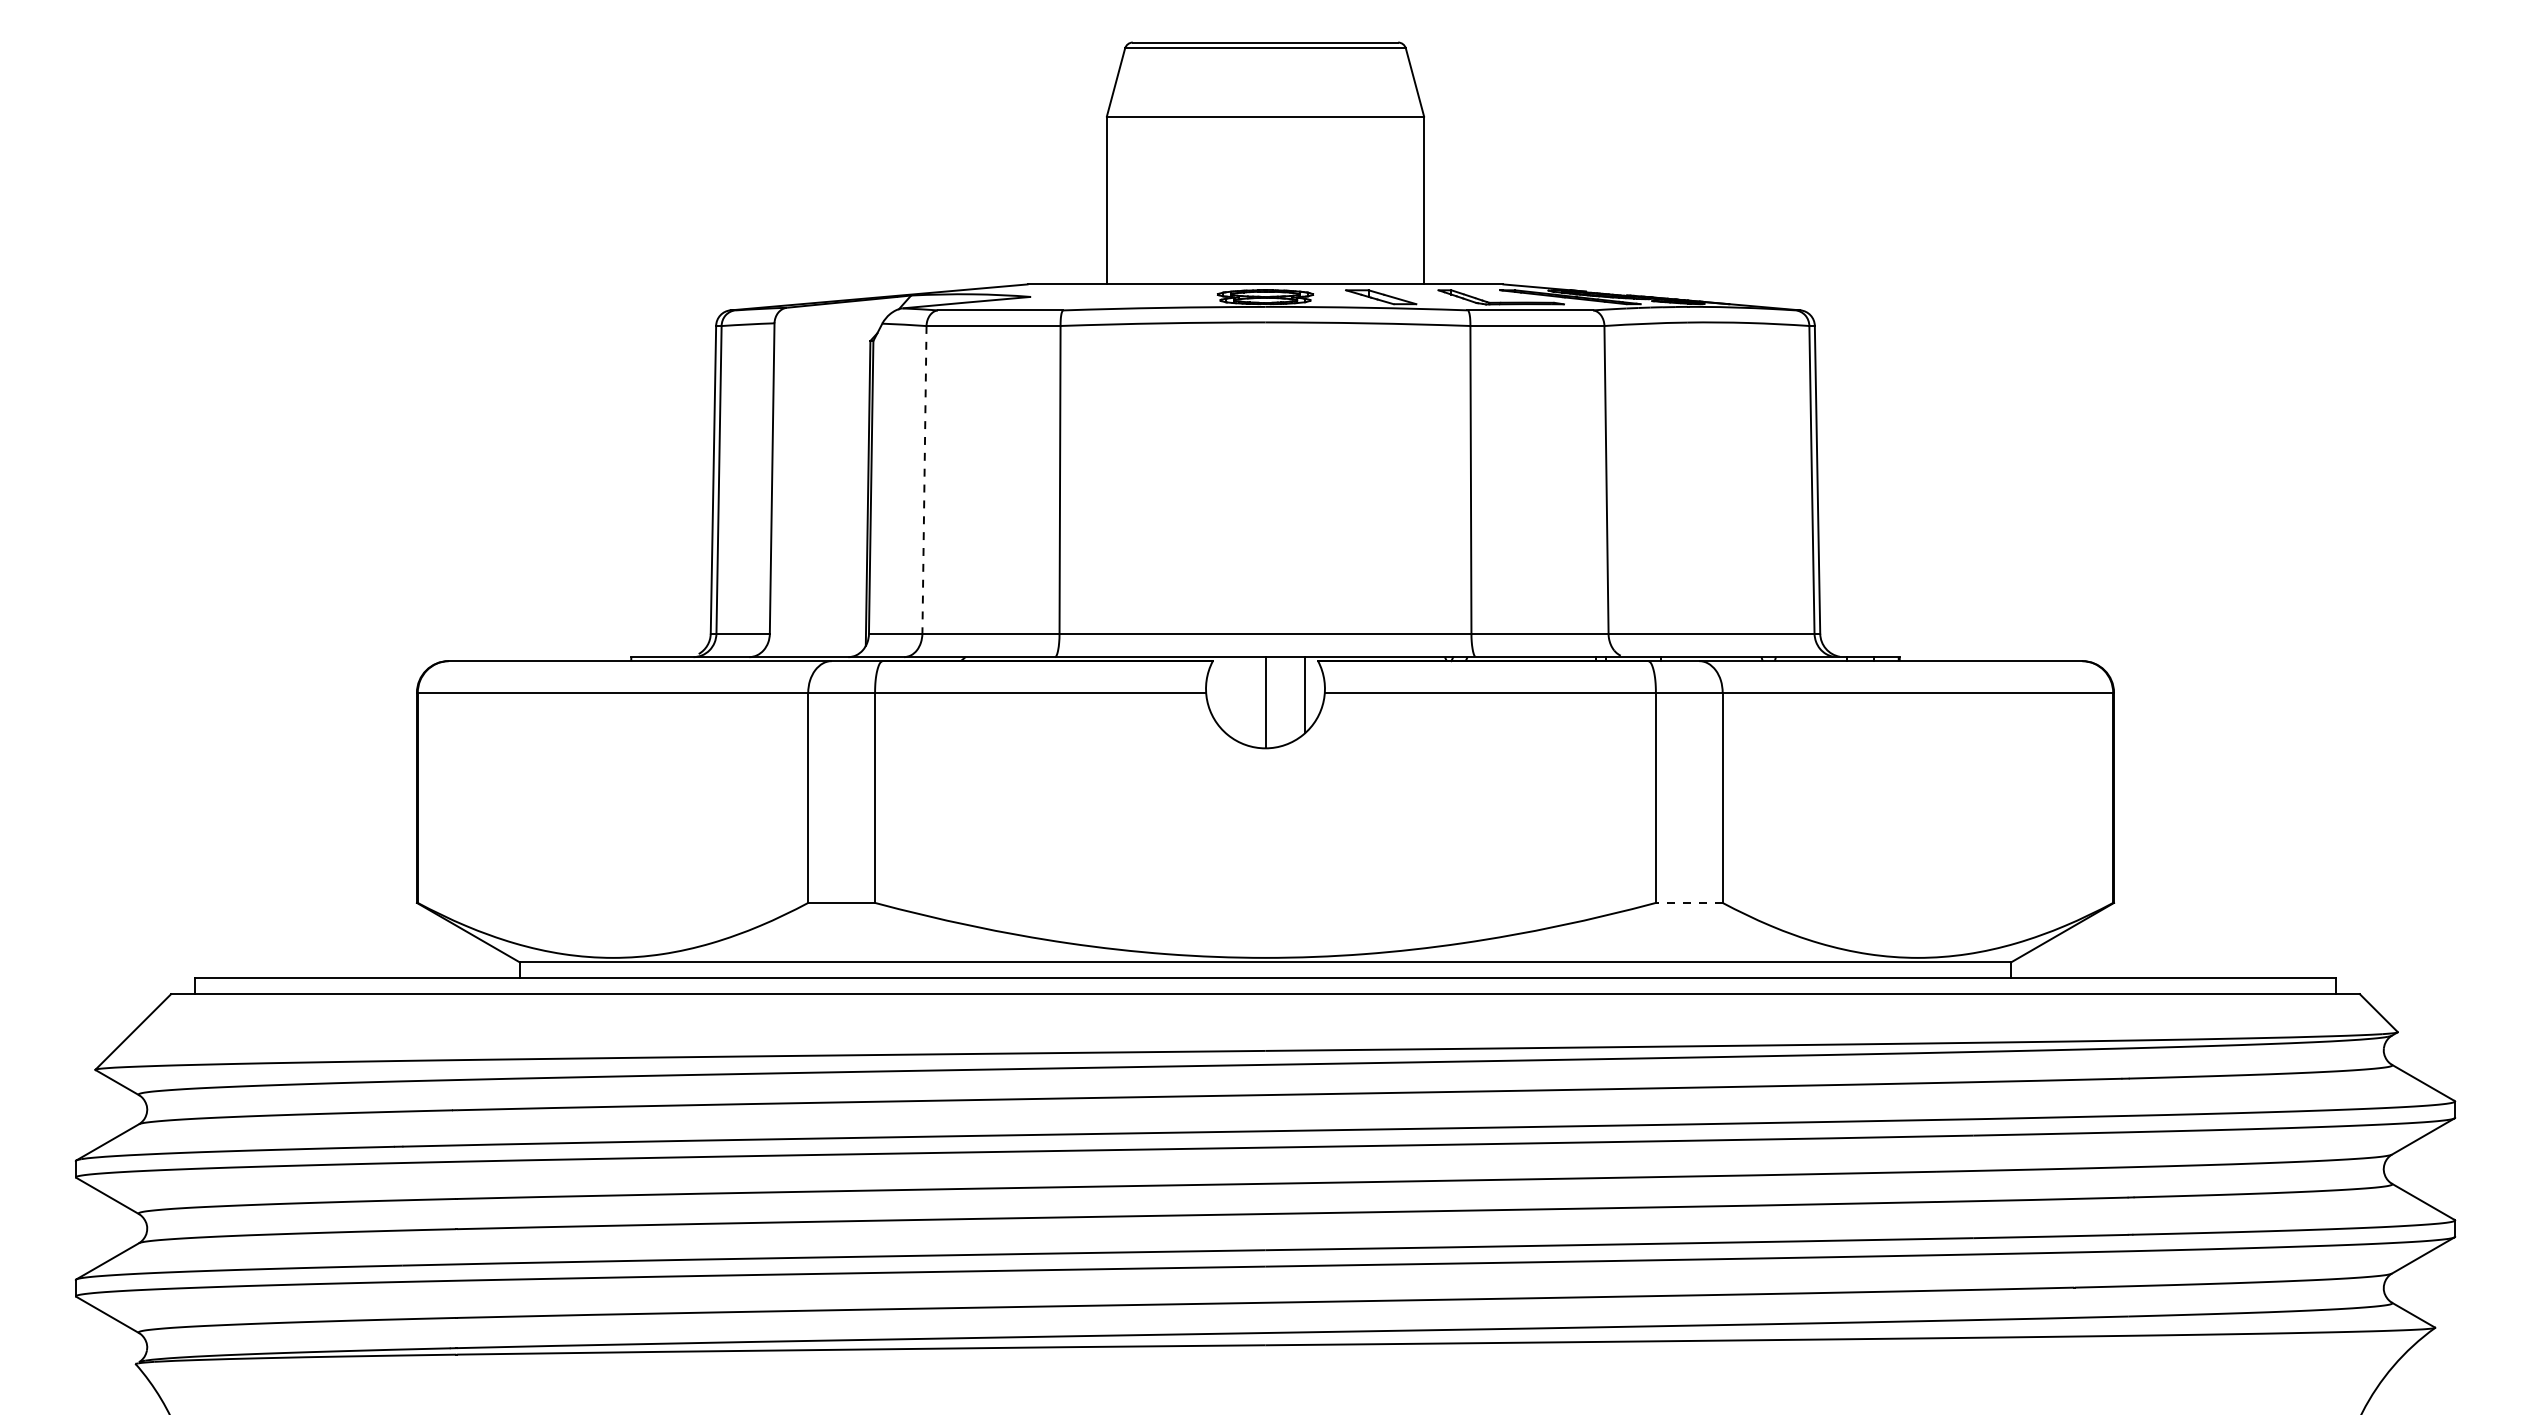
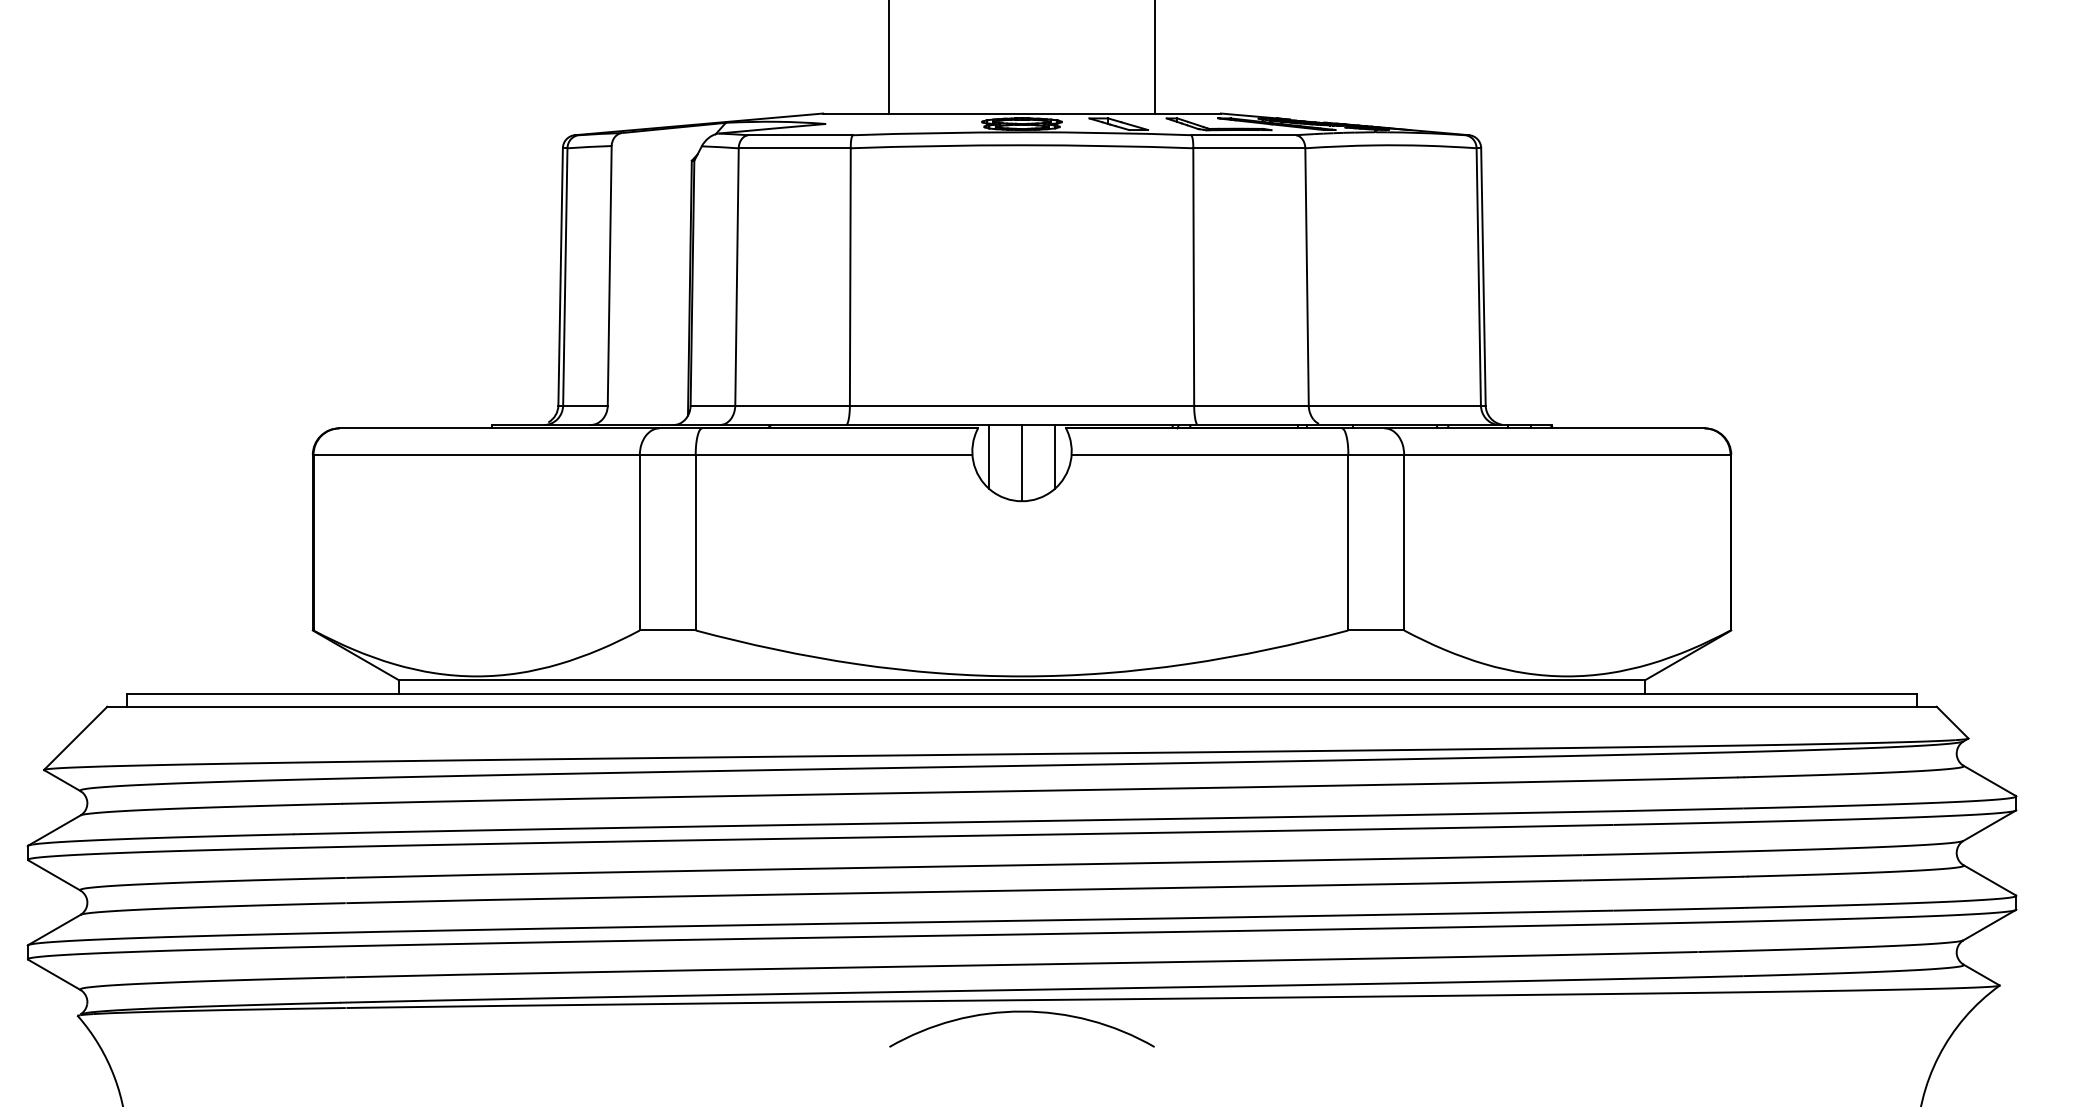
line: (924, 479) -> (737, 276), dashed -> solid
line: (1225, 695) -> (988, 457), added
line: (1688, 902) -> (1375, 630), dashed -> solid
arc: (1265, 1359) -> (1022, 1012), added

